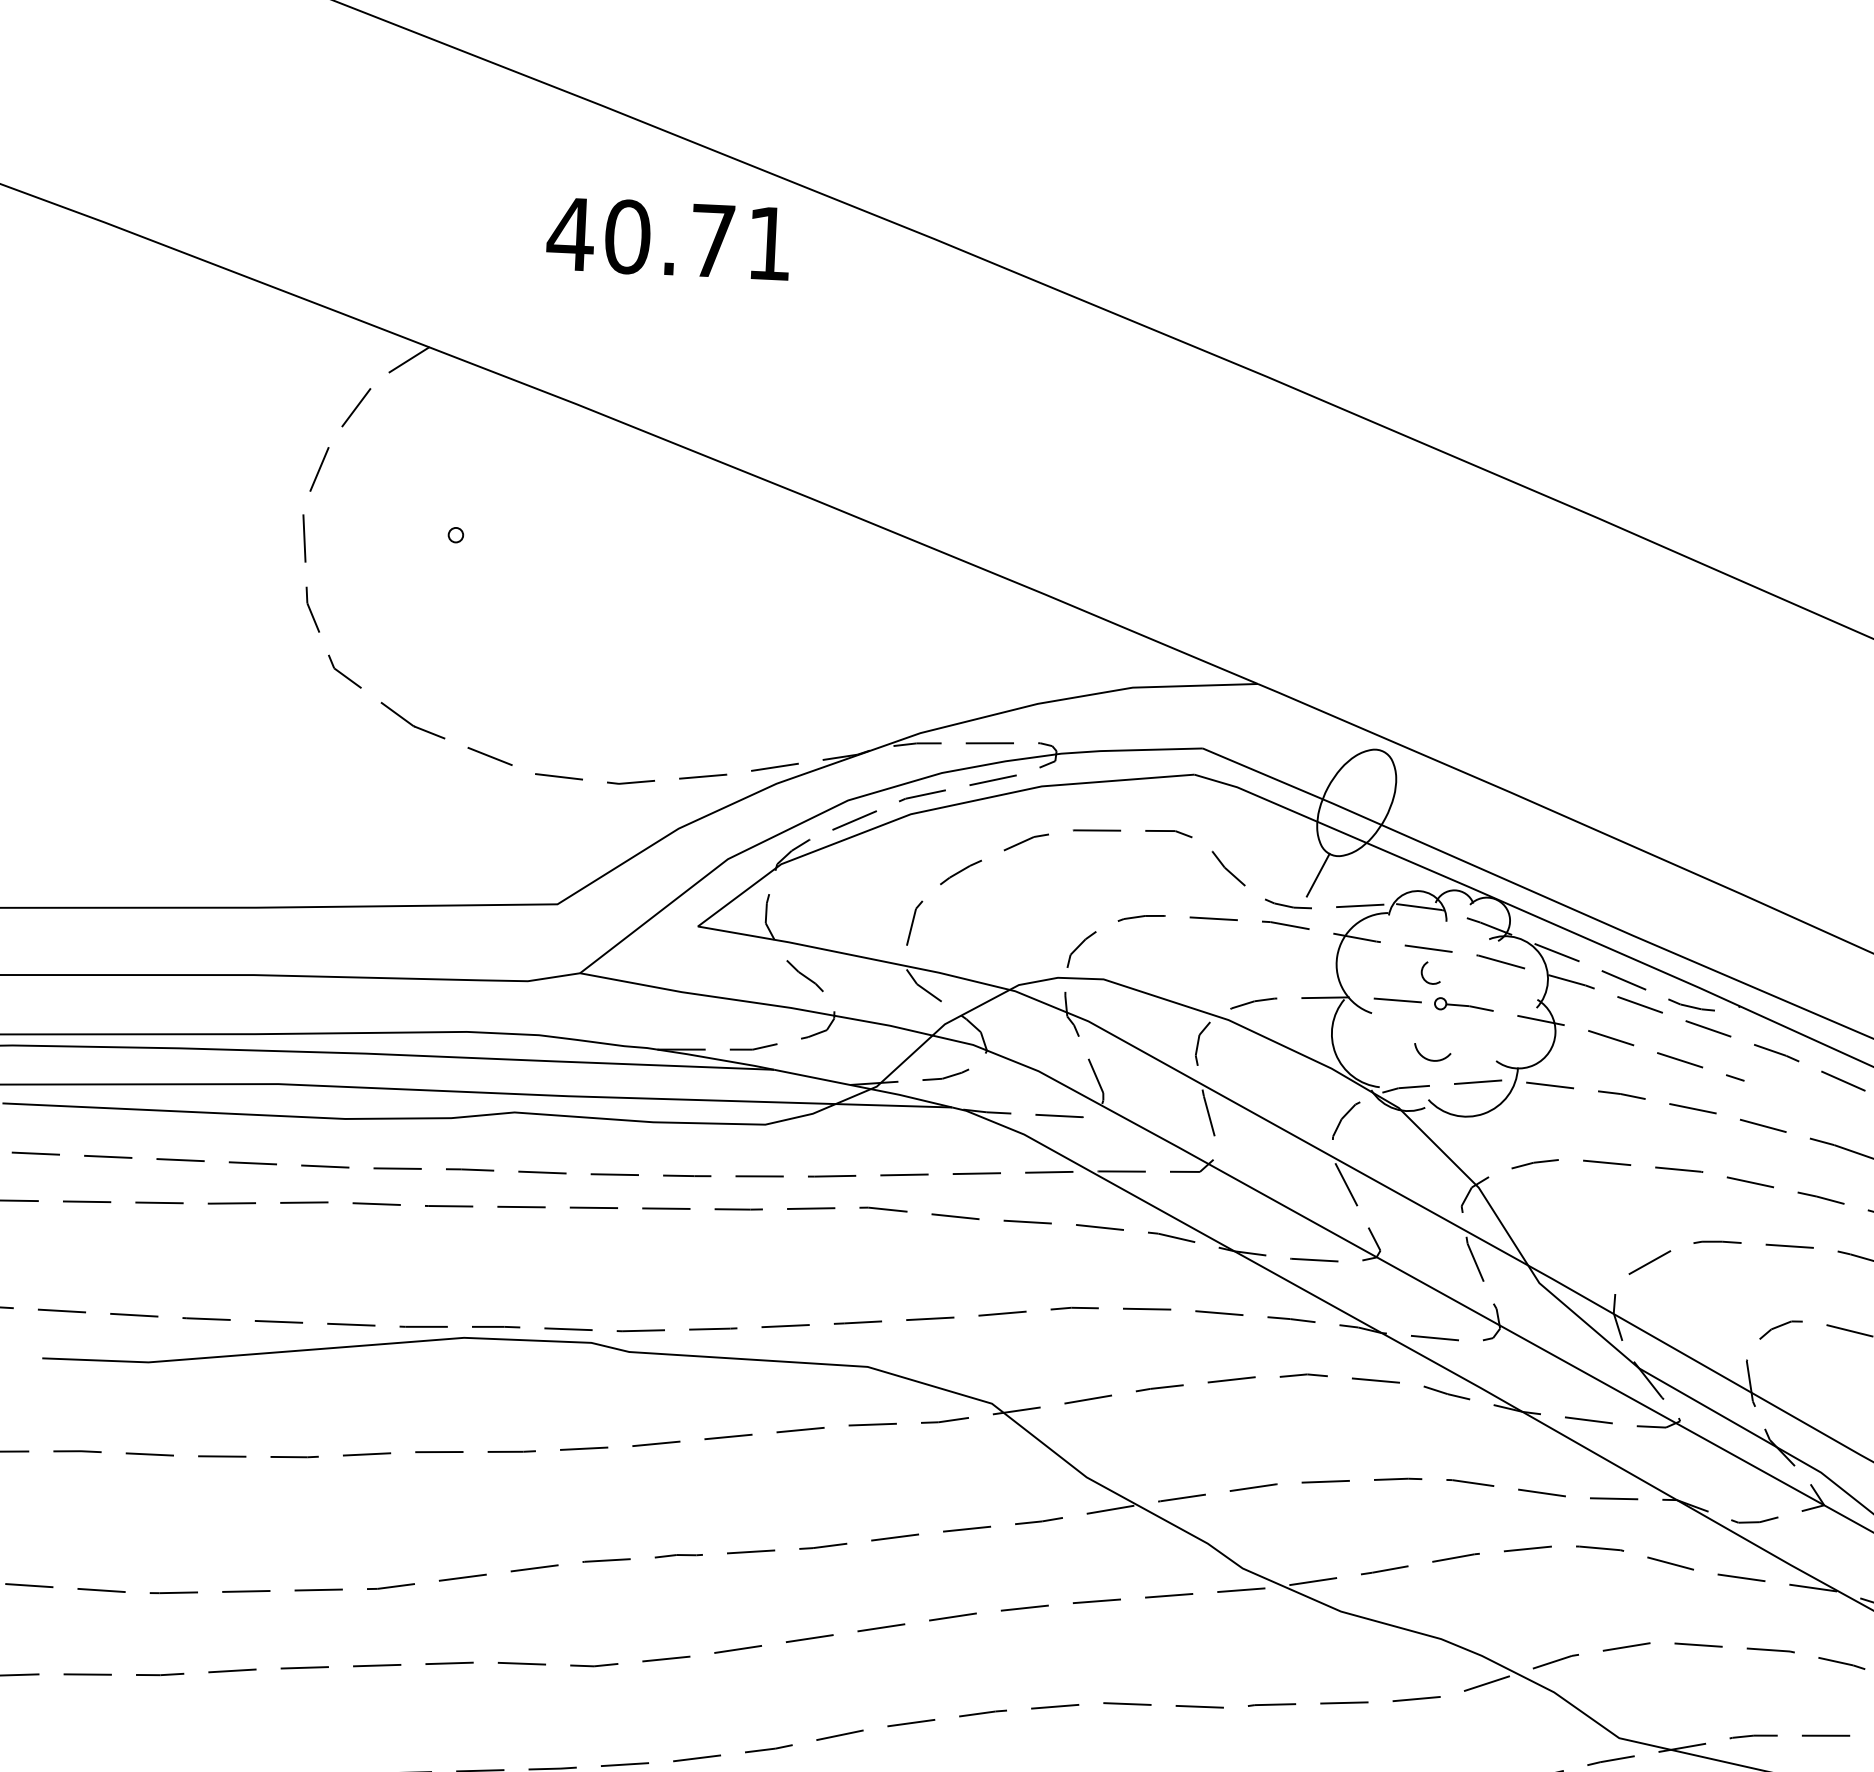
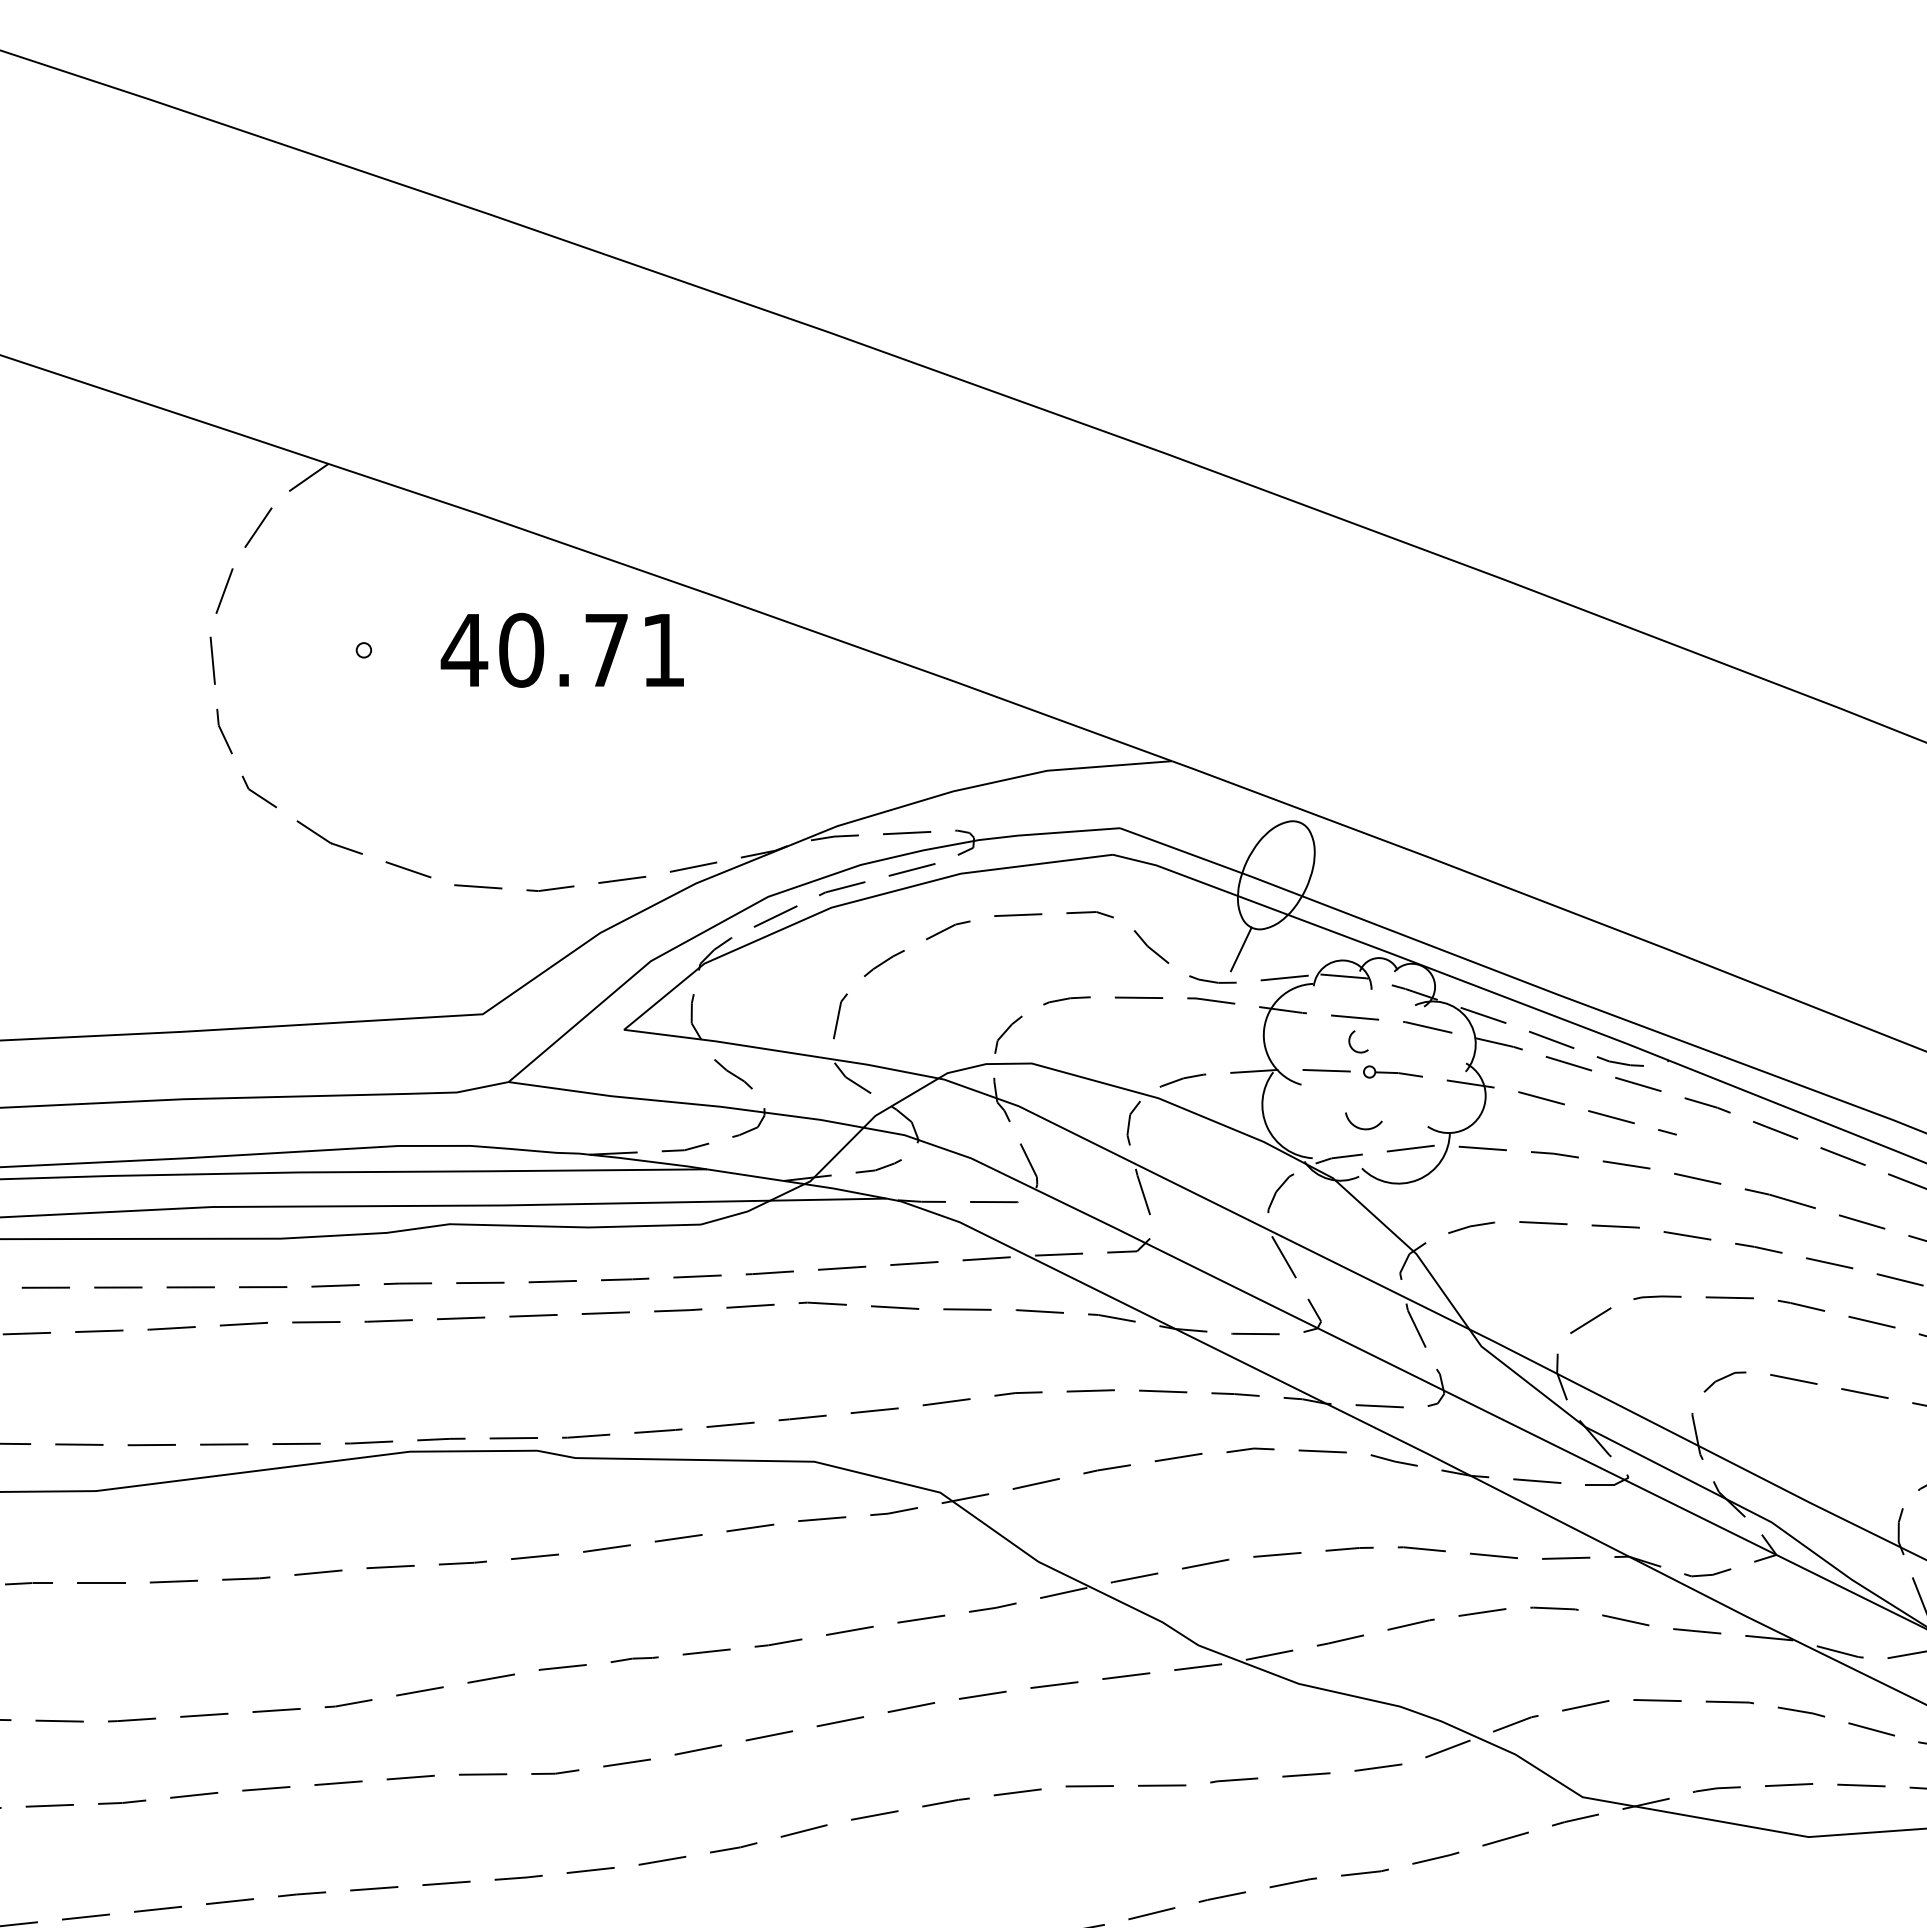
text: (667, 237) -> (561, 649), moved

